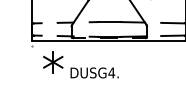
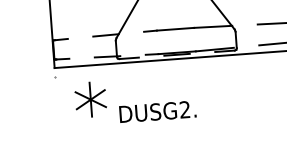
text: (111, 72) -> (184, 109), DUSG4. -> DUSG2.

